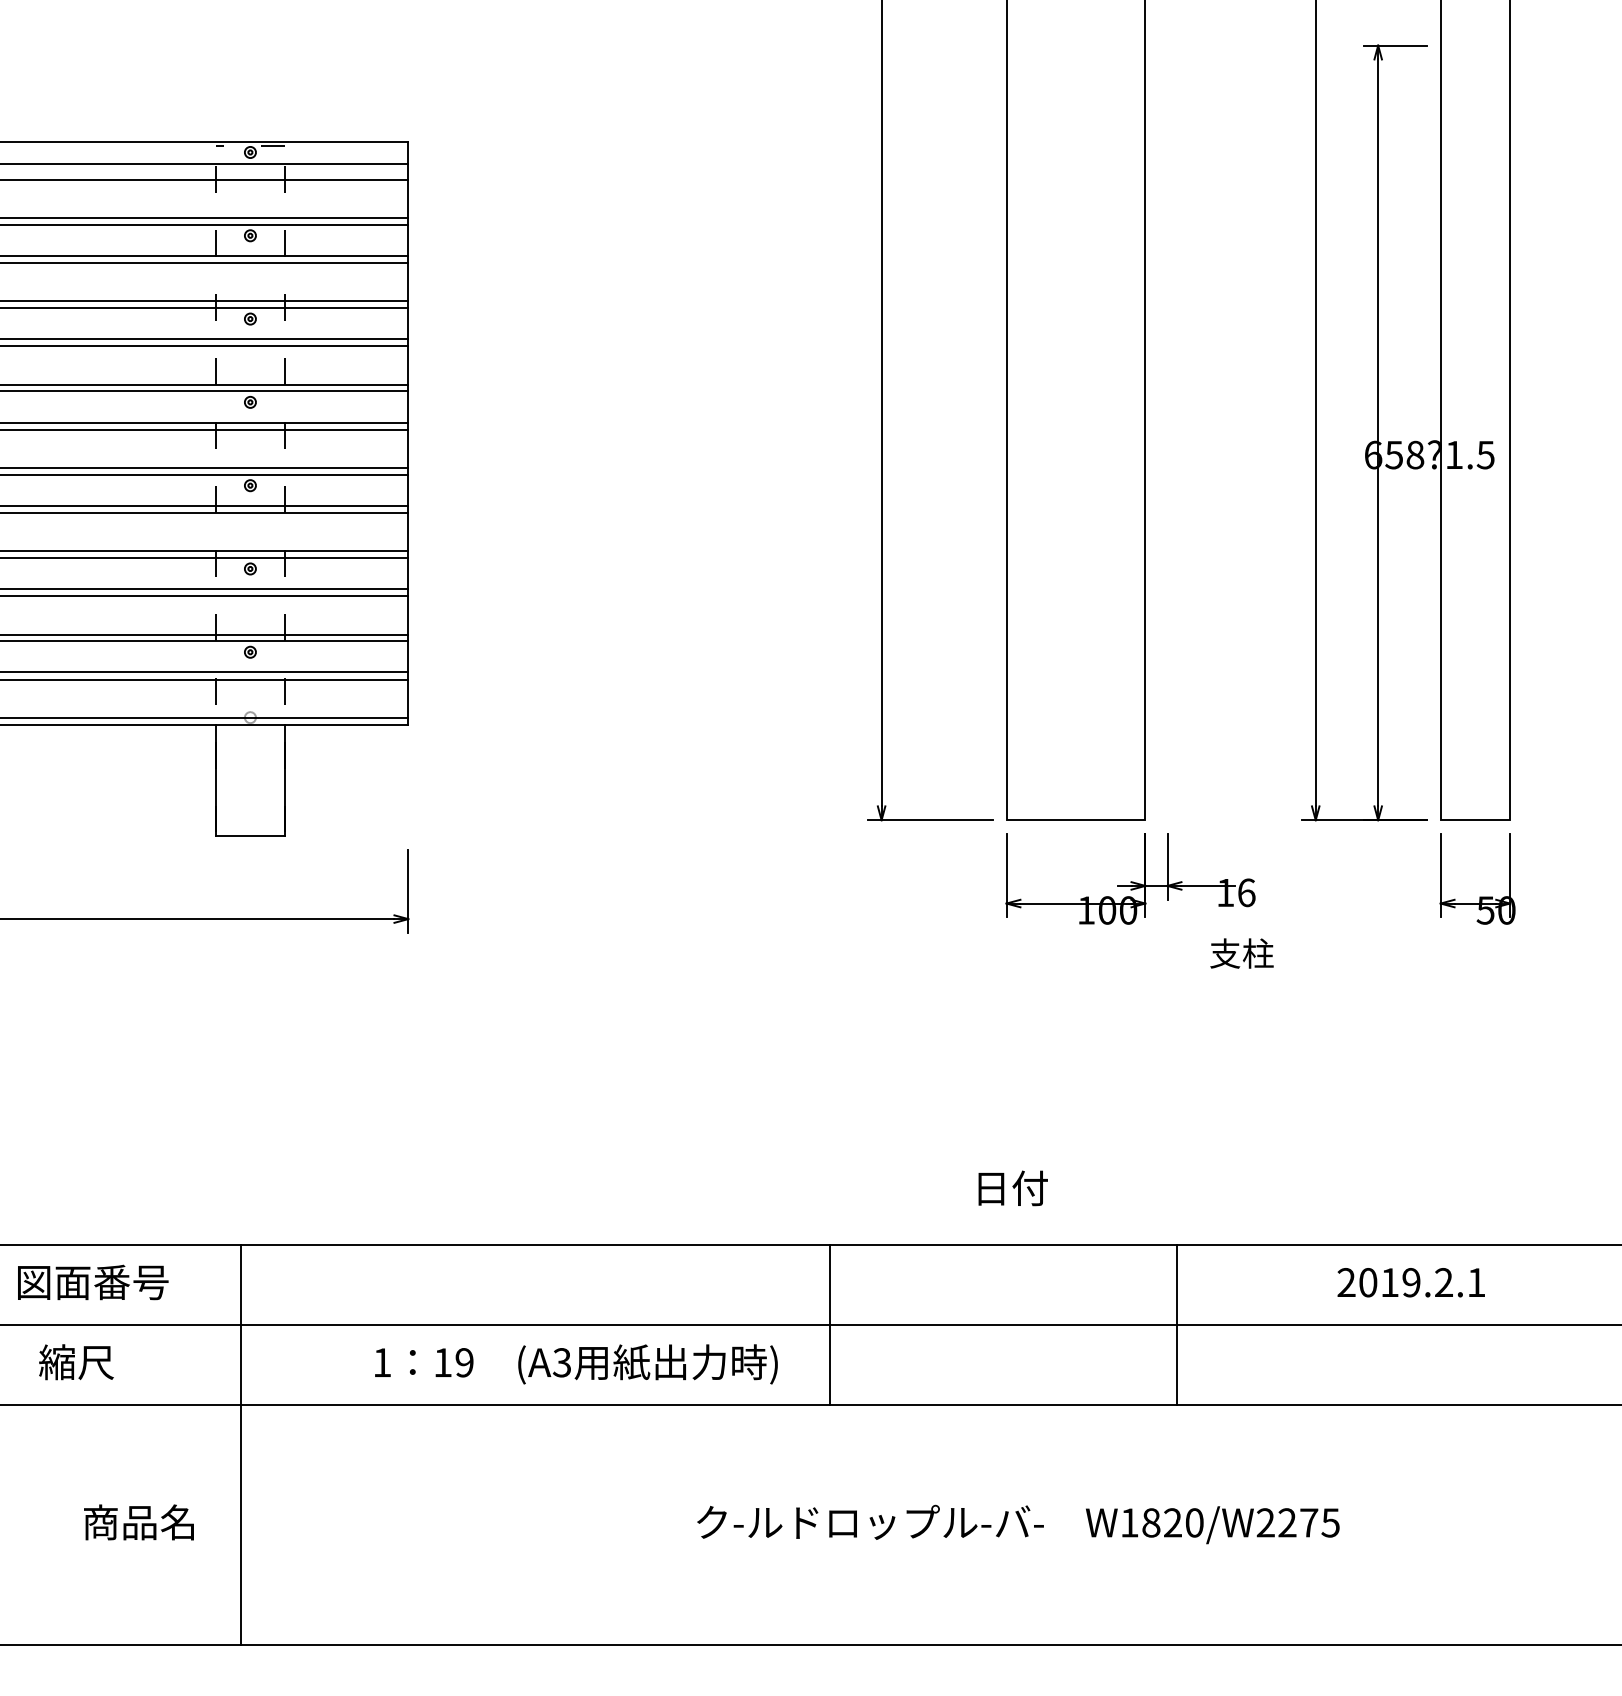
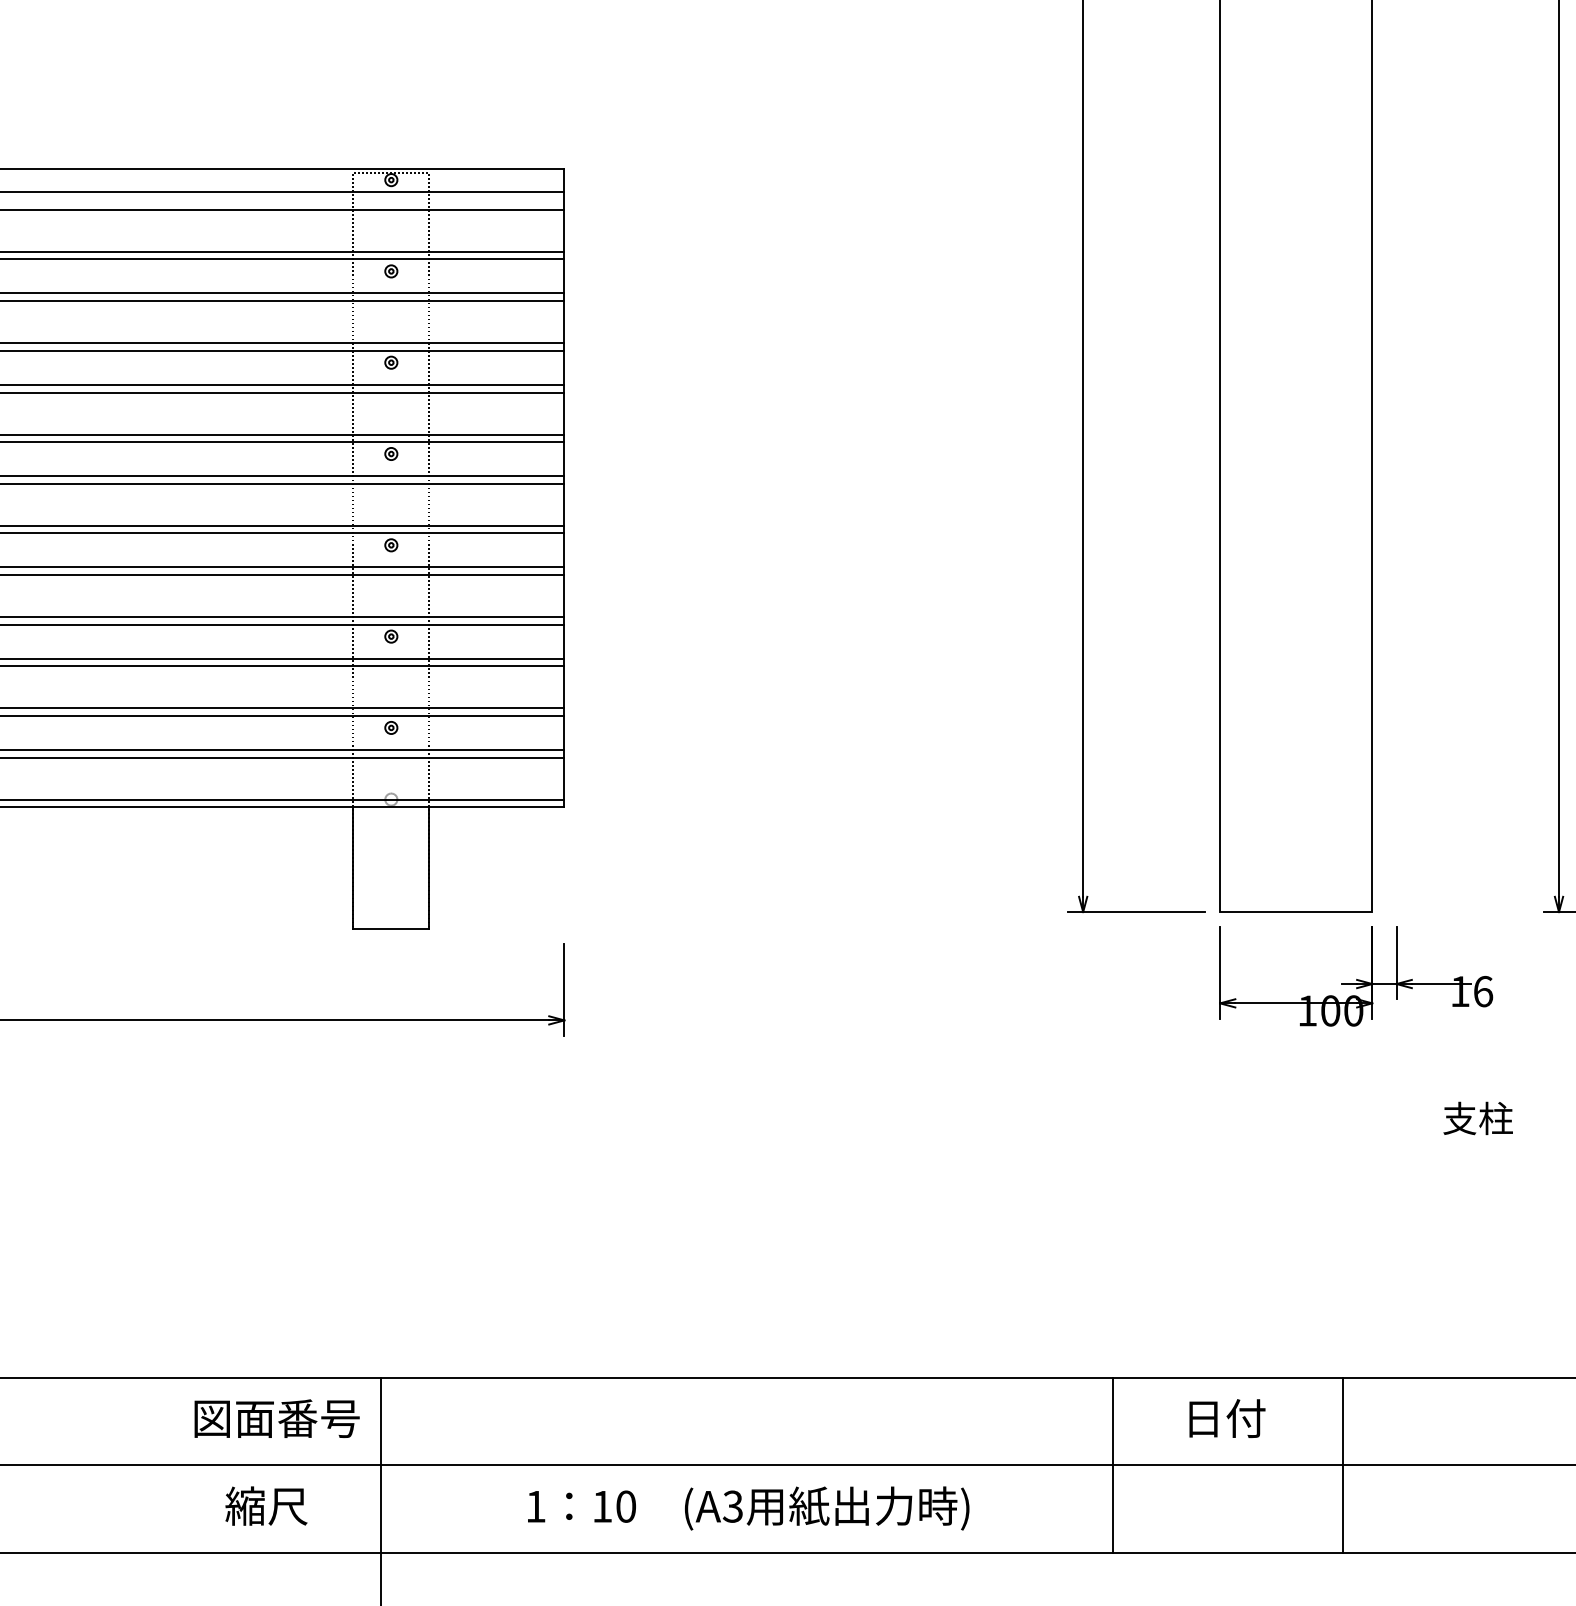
text: (1241, 953) -> (1477, 1118), moved
text: (1012, 1188) -> (1226, 1418), moved
text: (93, 1282) -> (277, 1418), moved
line: (829, 1324) -> (1112, 1464), moved
line: (1177, 1324) -> (1343, 1464), moved
text: (76, 1362) -> (266, 1506), moved
text: (464, 1362) -> (625, 1506), 19 -> 10

